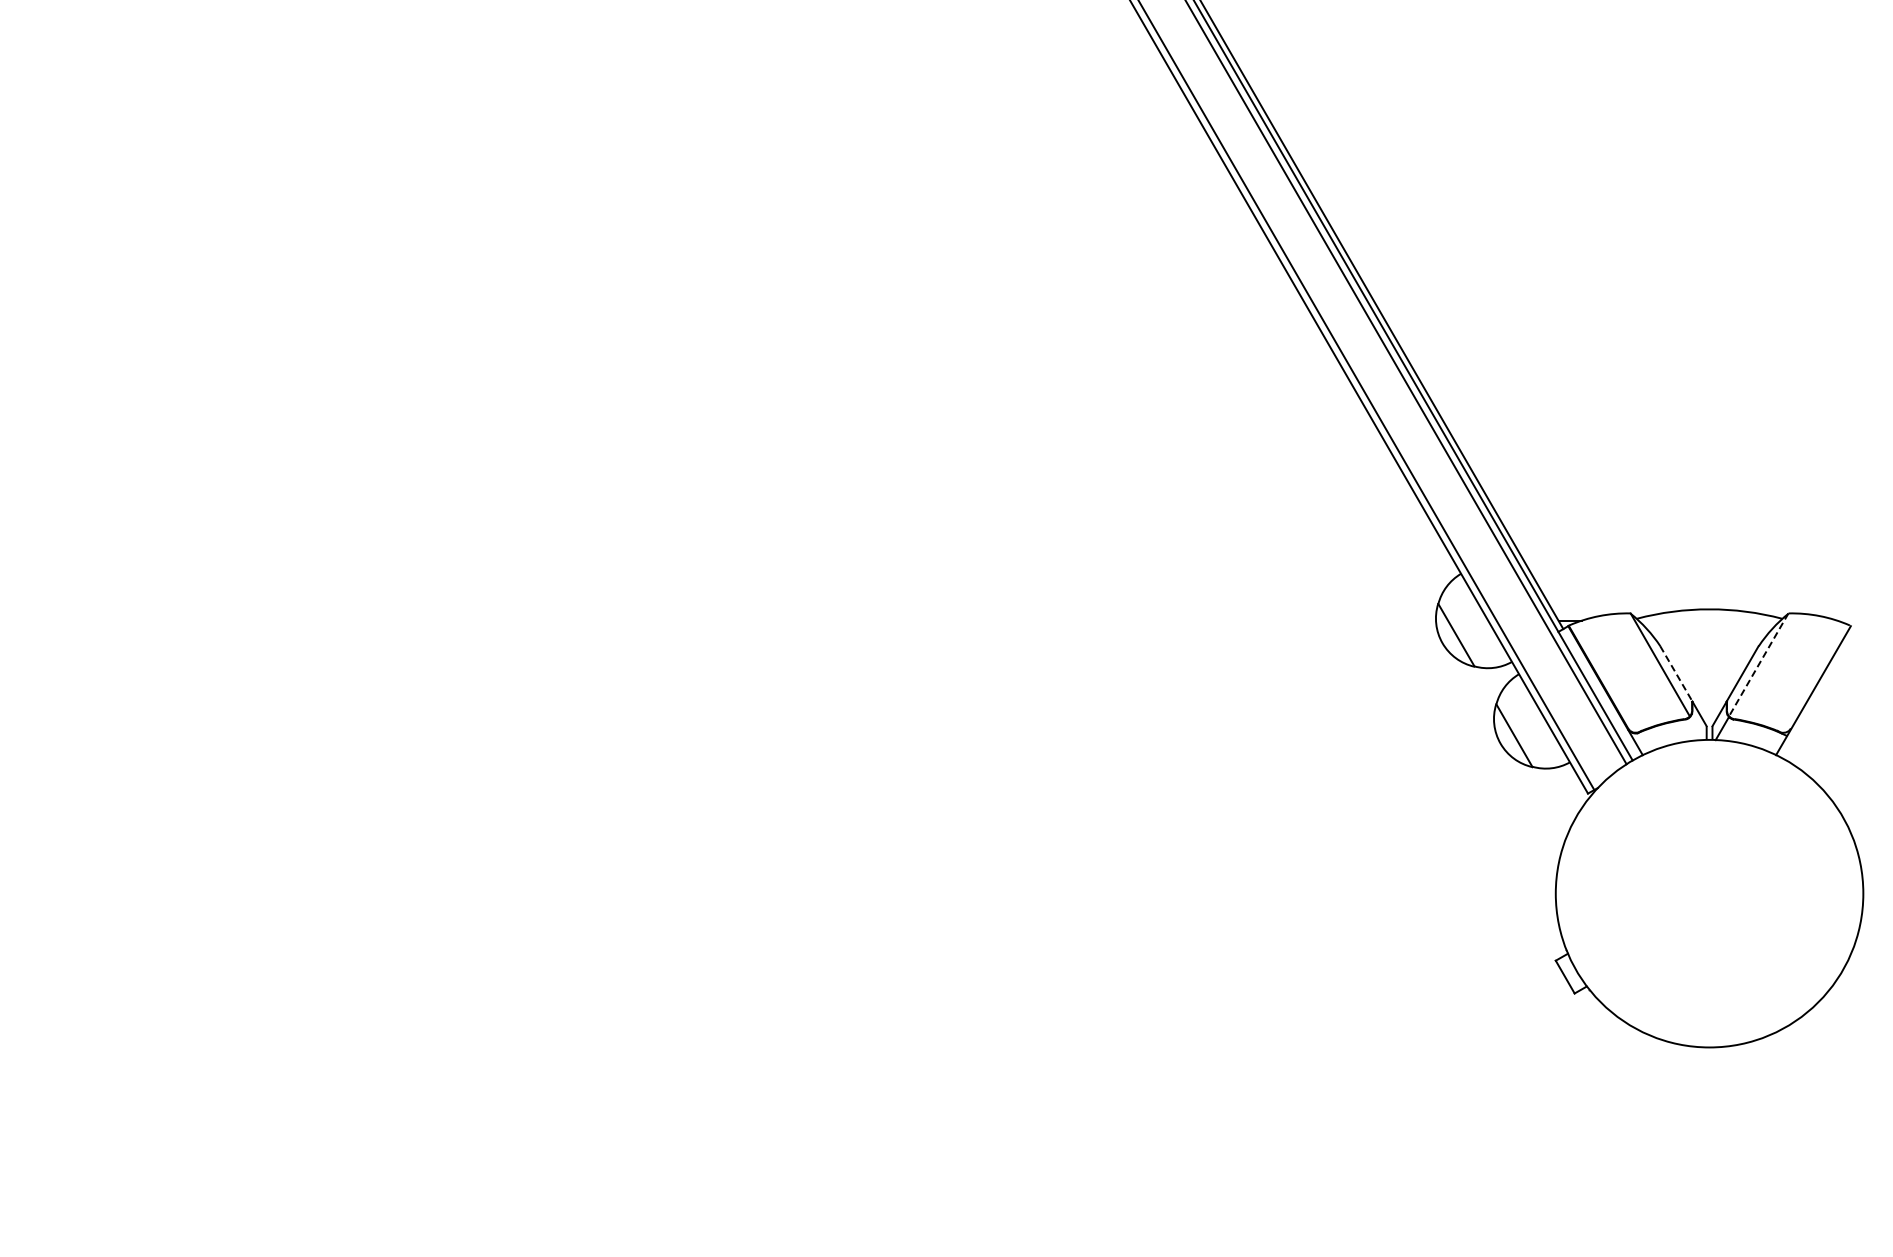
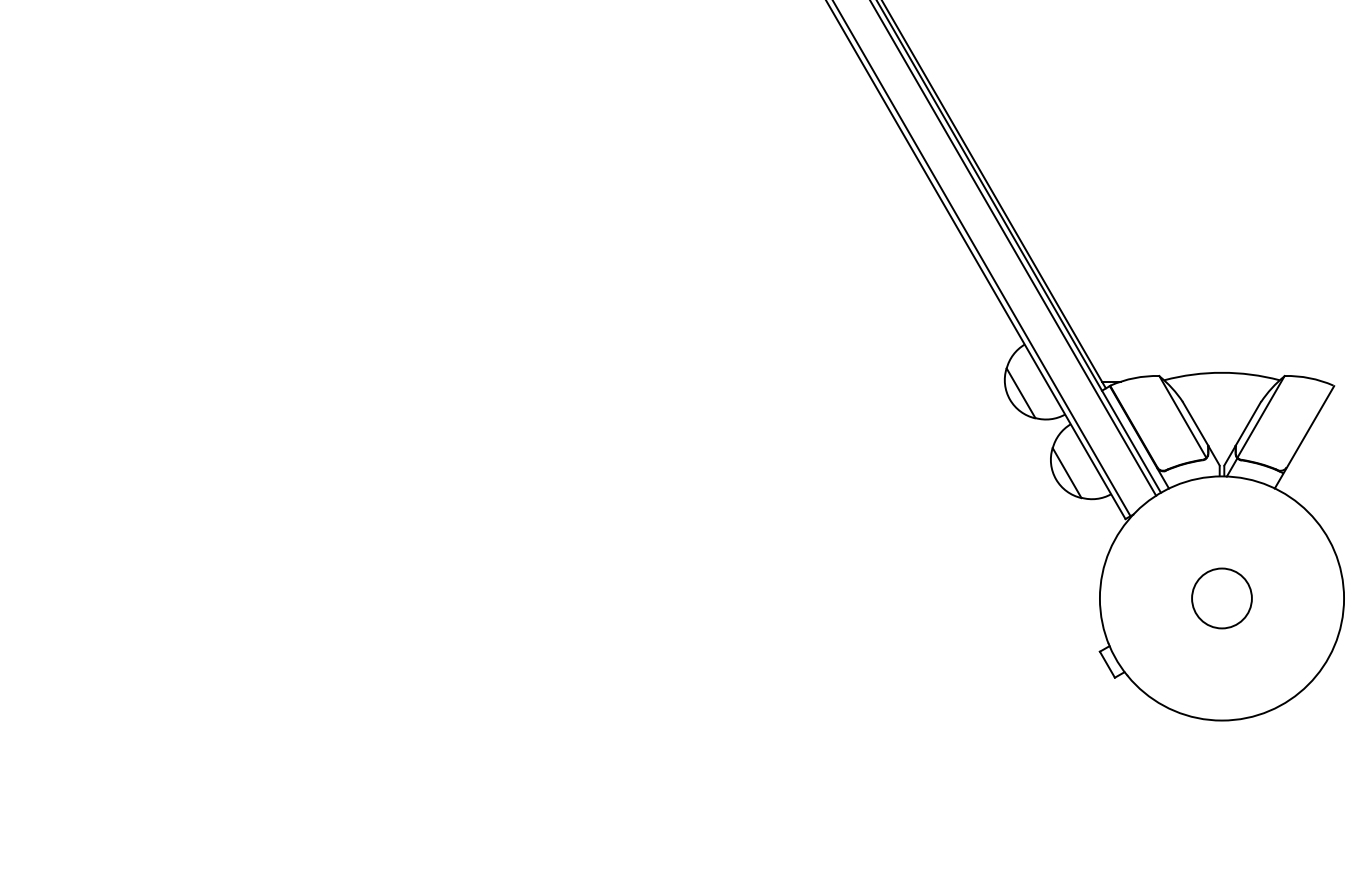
line: (1758, 665) -> (1260, 417), dashed -> solid
line: (1676, 673) -> (1195, 423), dashed -> solid
circle: (1709, 893) -> (1221, 598), added

